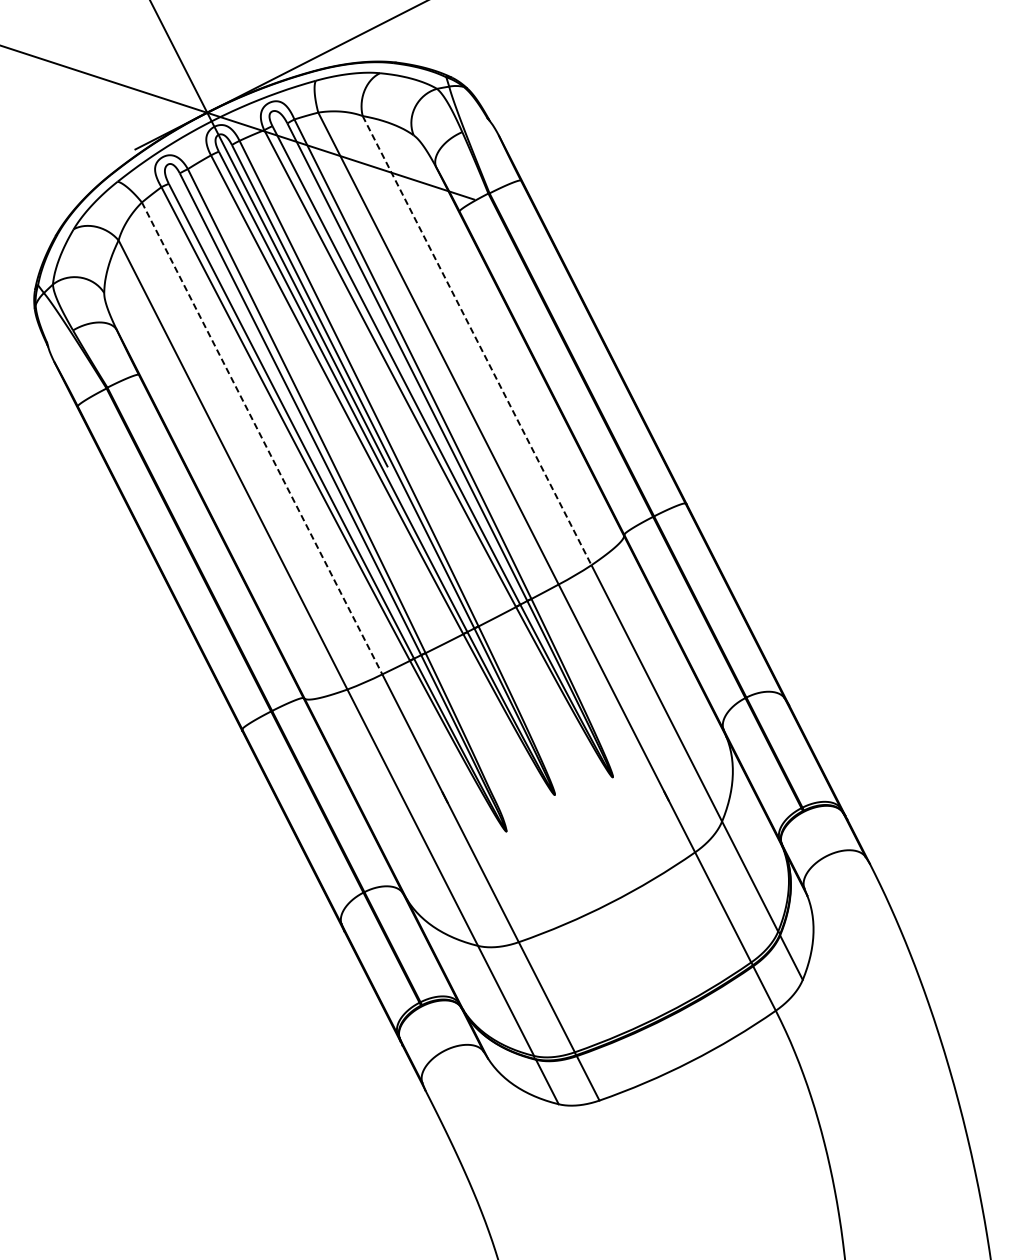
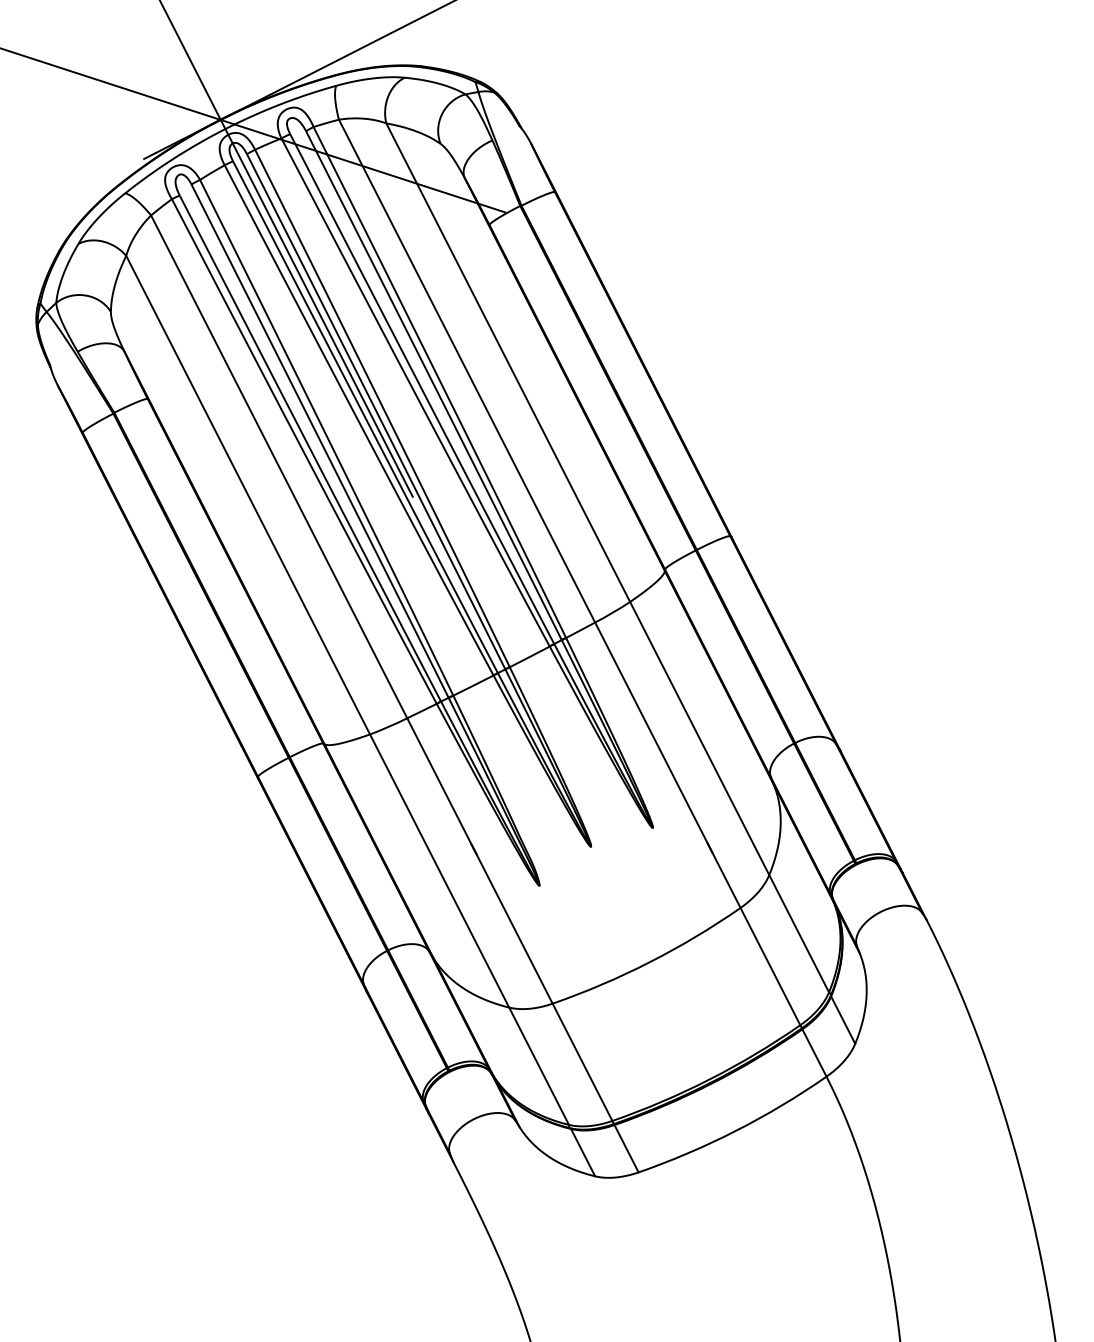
line: (477, 340) -> (508, 362), dashed -> solid
line: (262, 439) -> (279, 467), dashed -> solid

